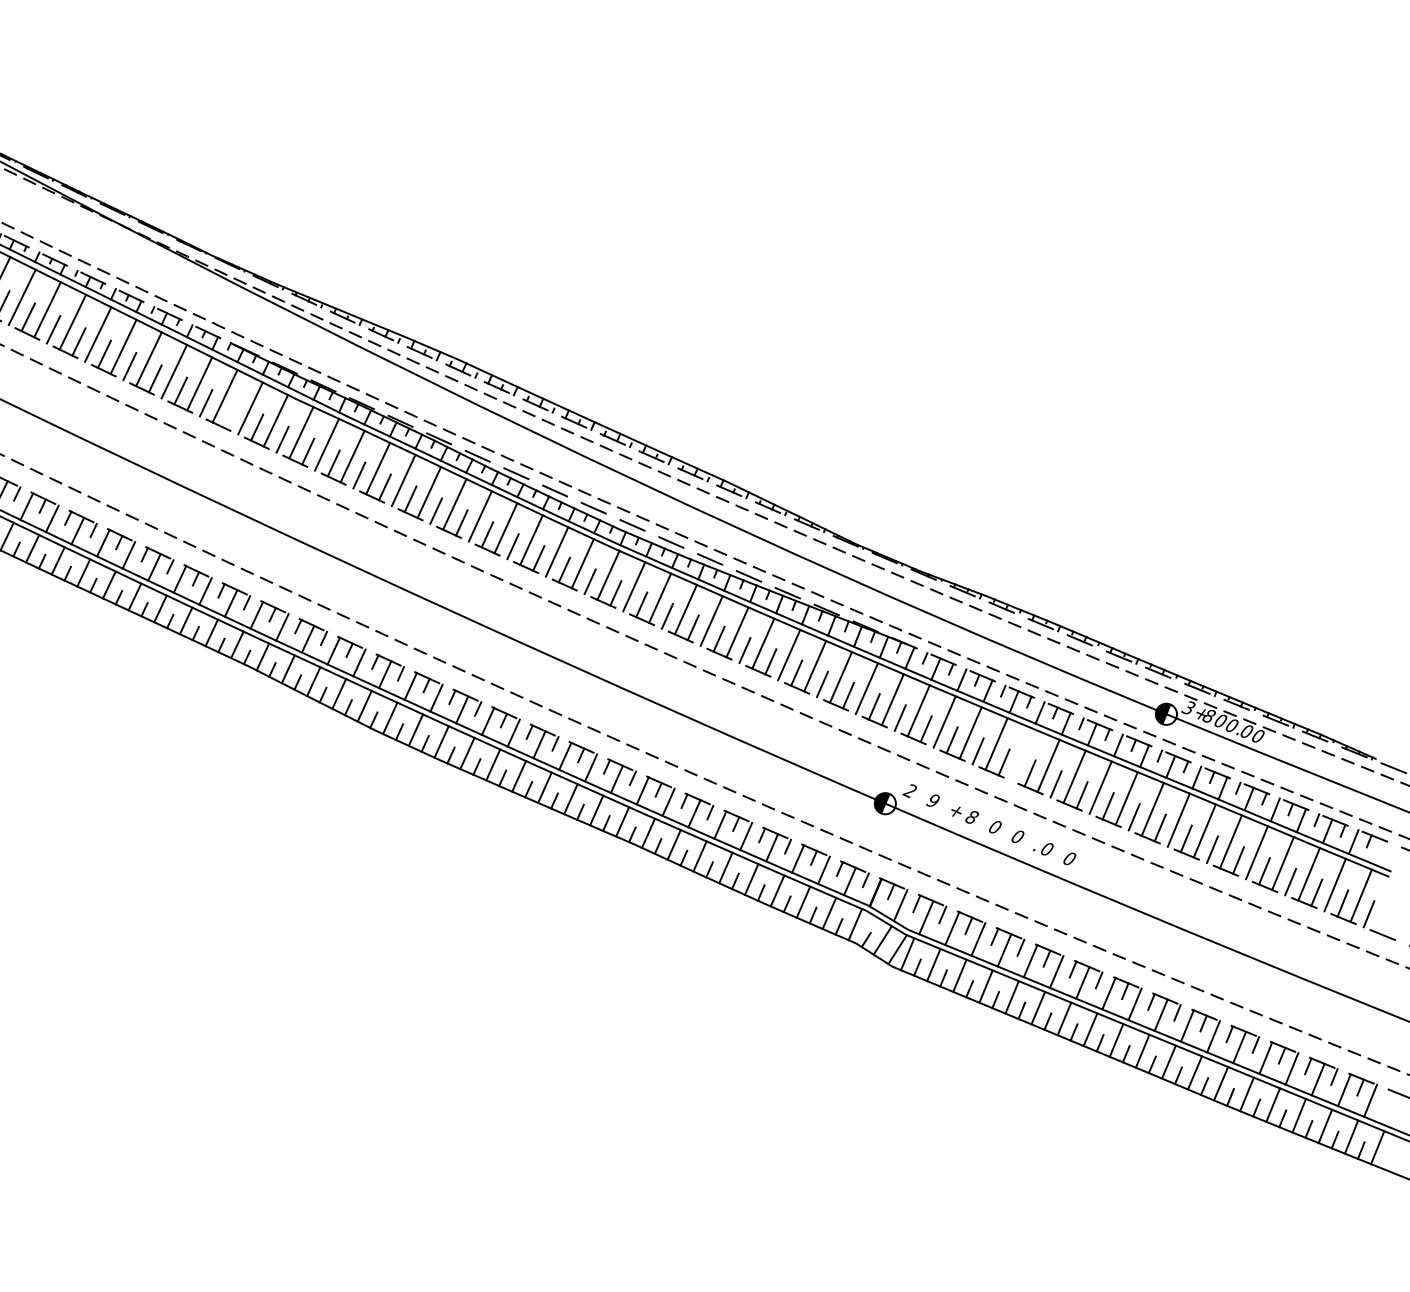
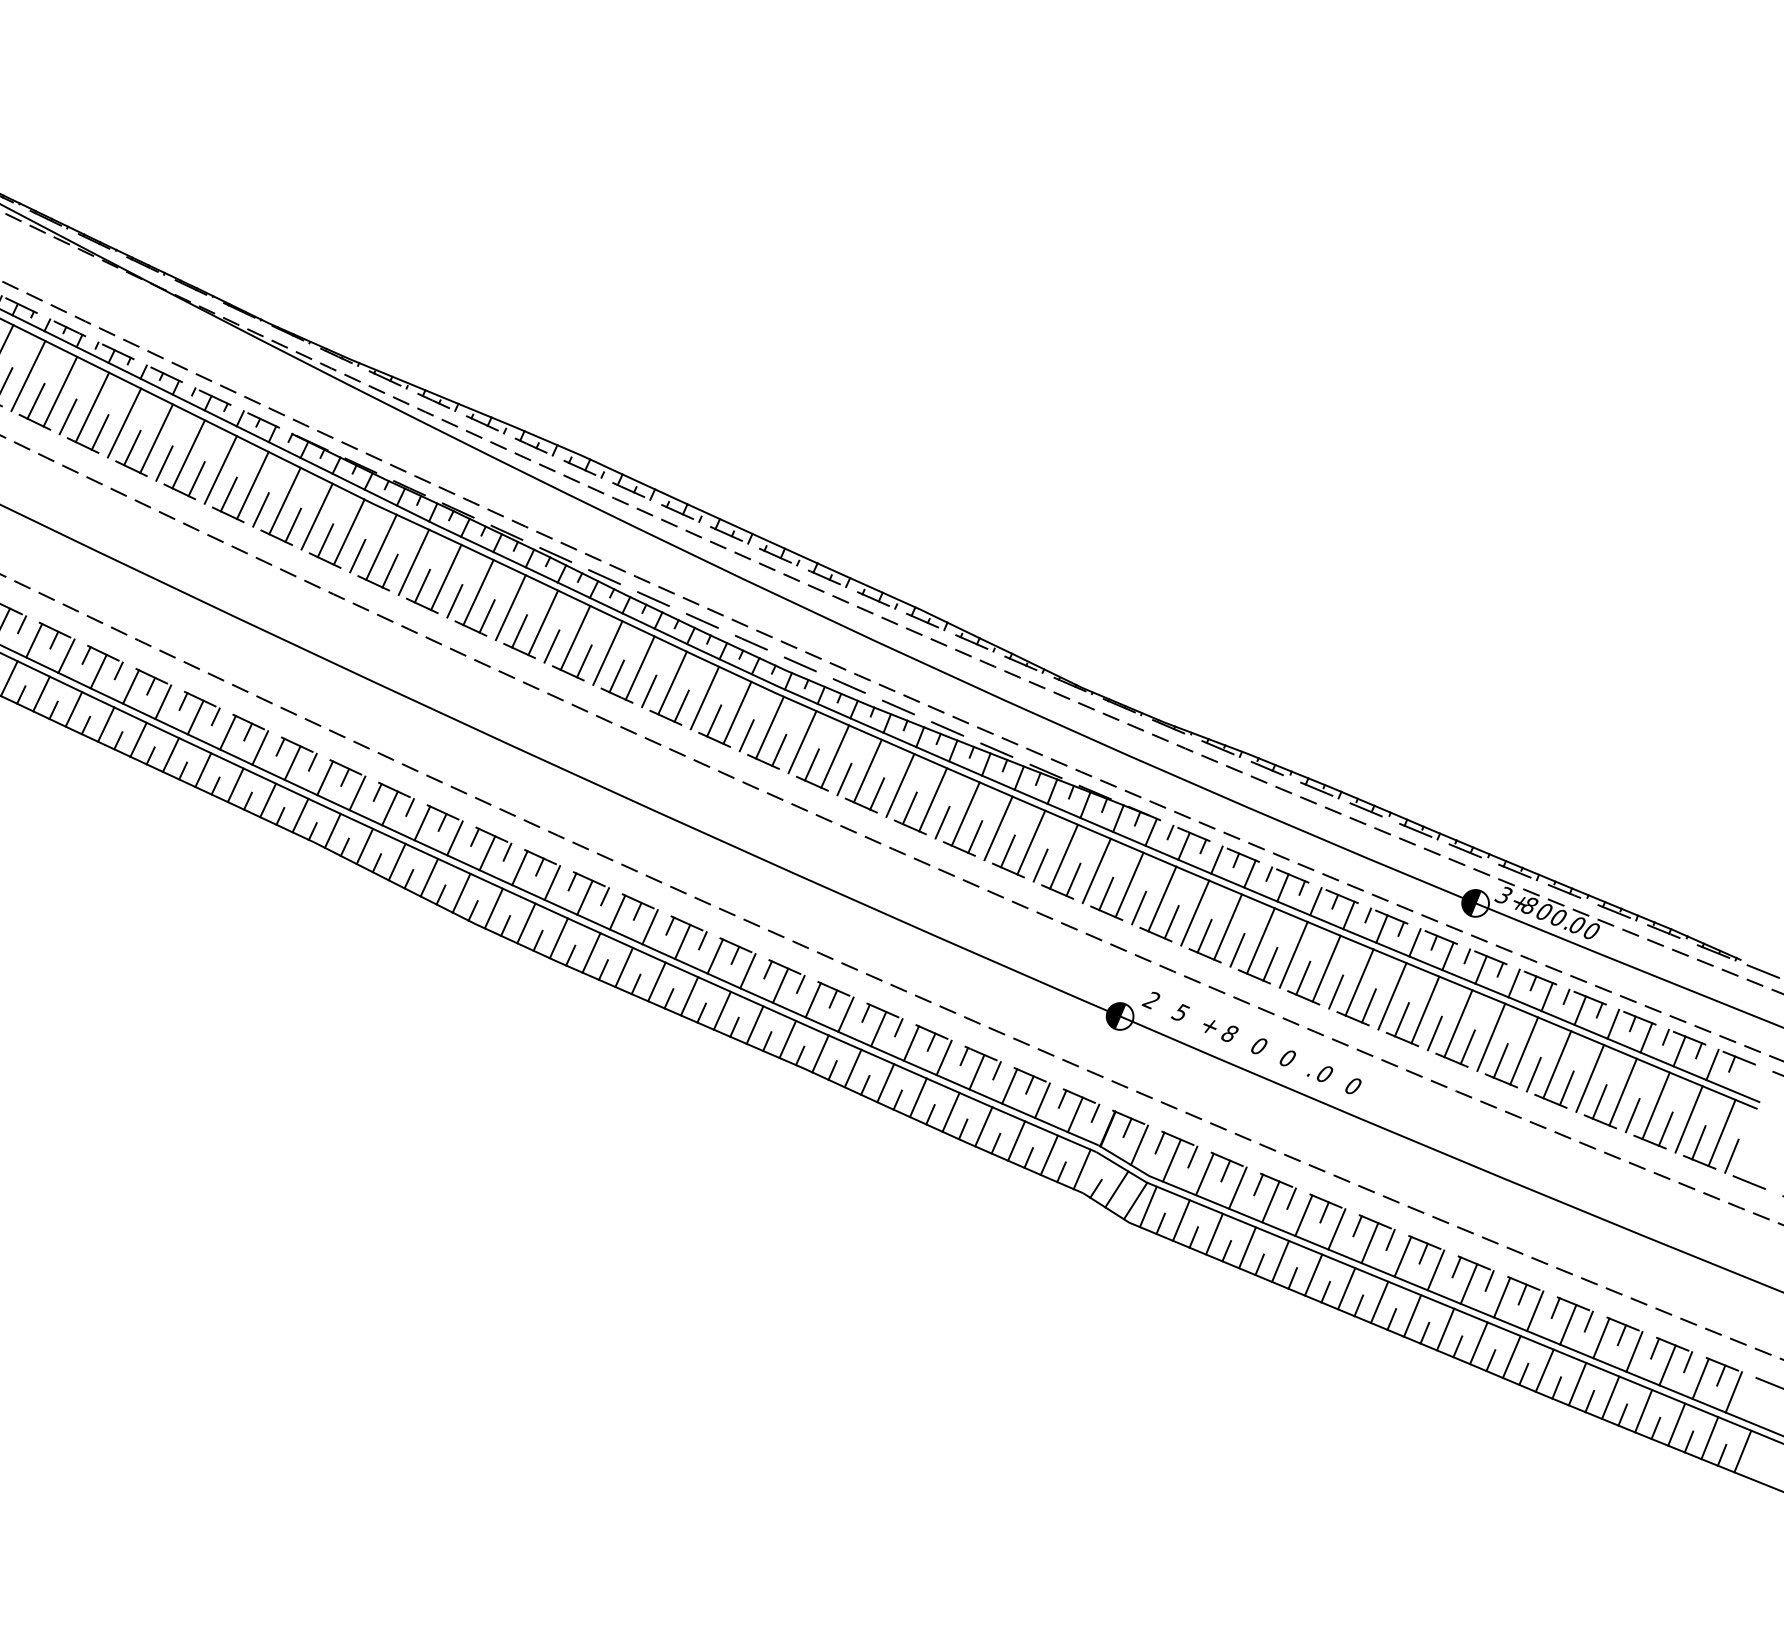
line: (231, 415) -> (293, 525), added
line: (1022, 754) -> (1293, 954), added
text: (933, 800) -> (1180, 1012), 9 -> 5

